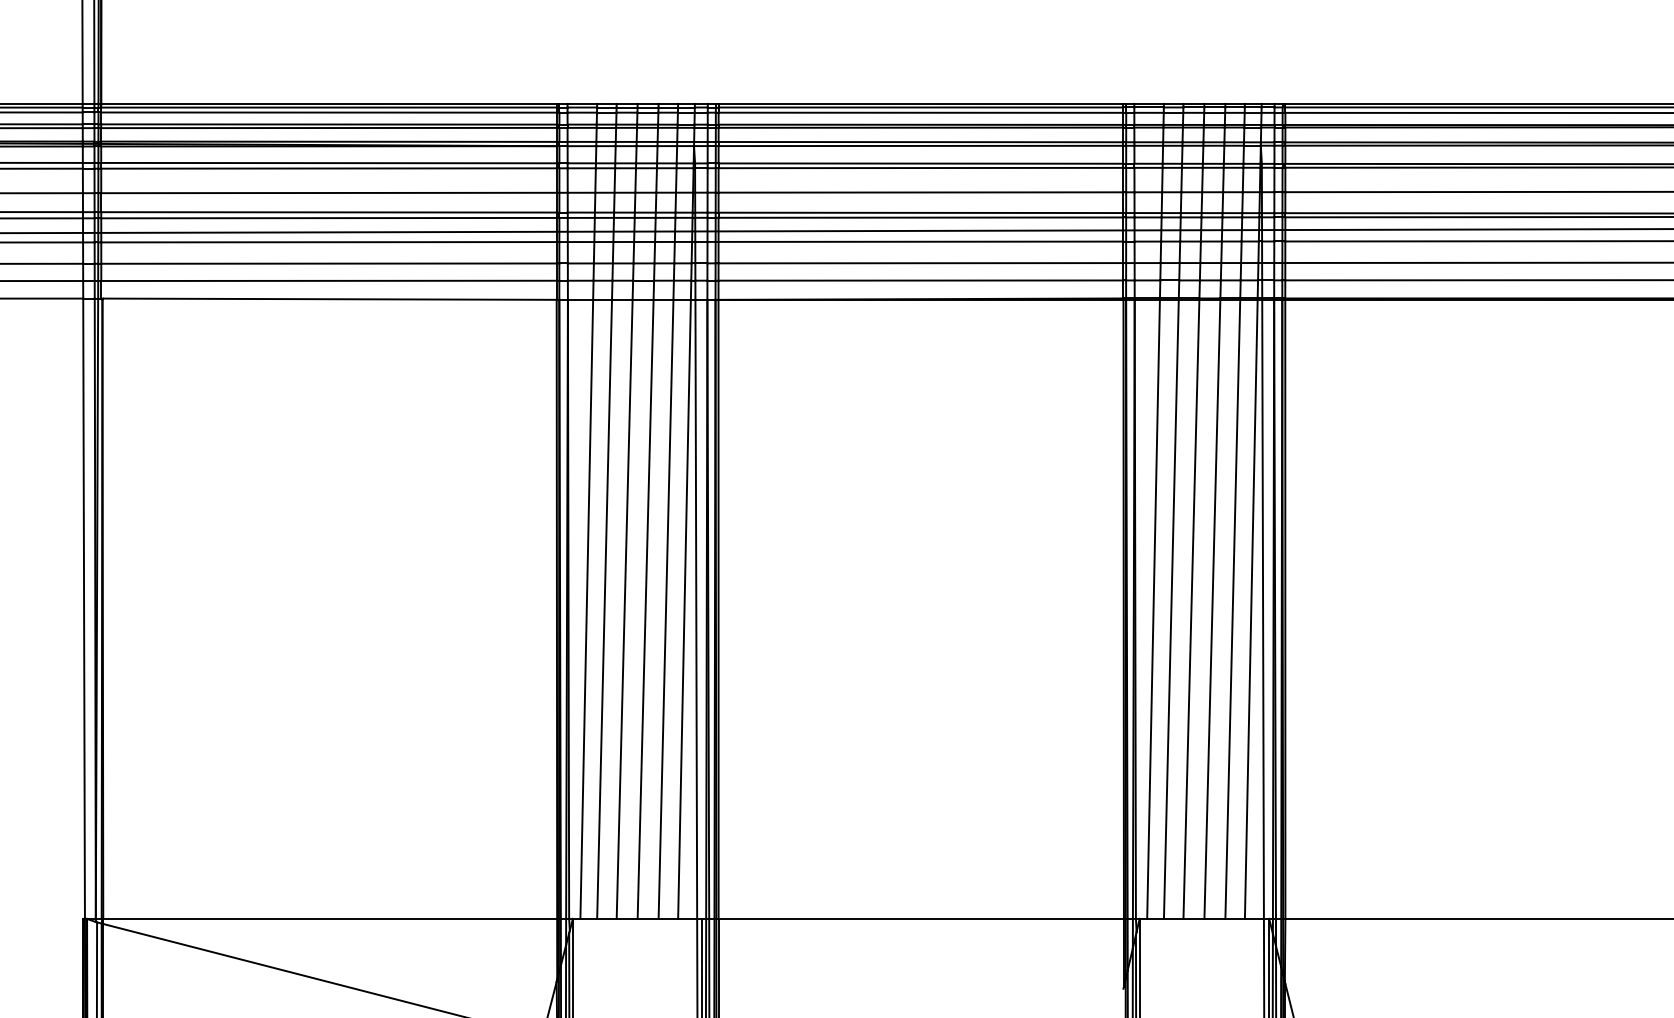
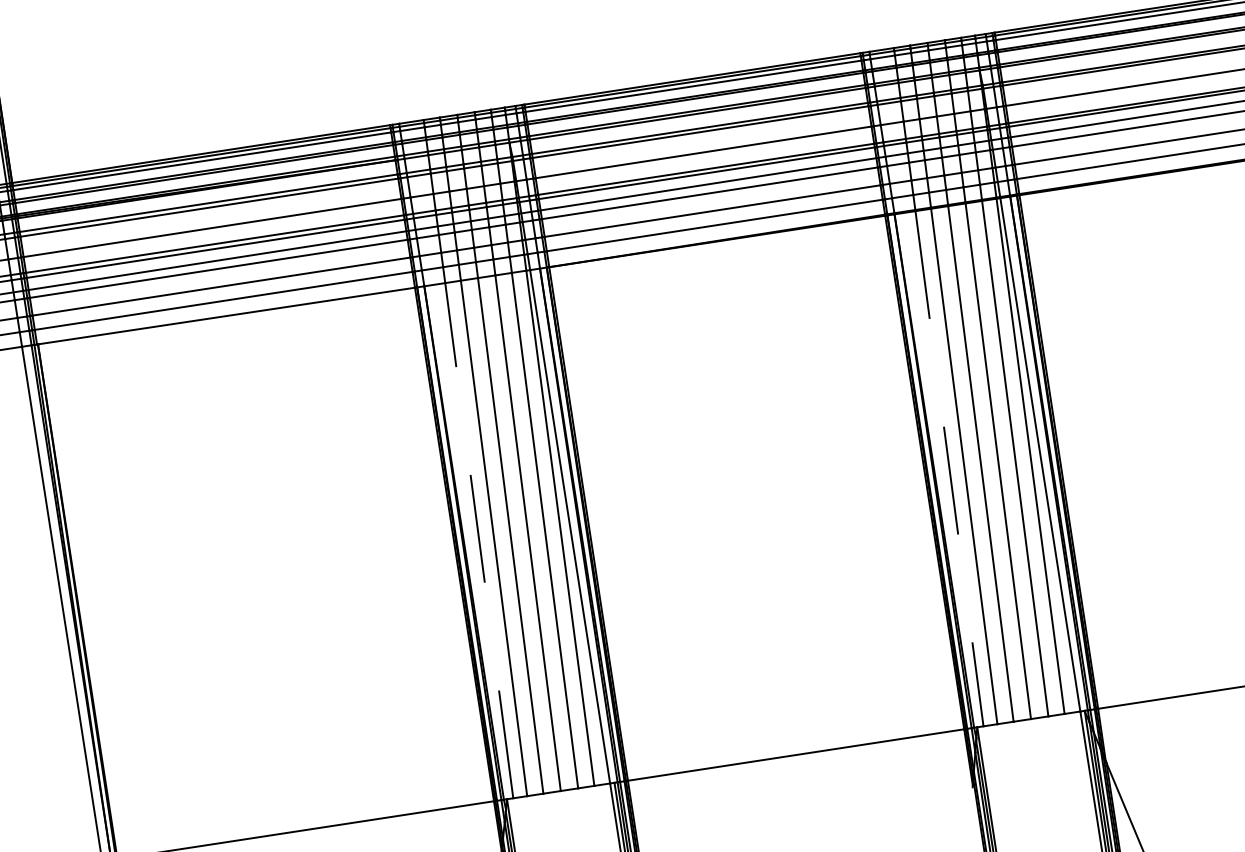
line: (586, 609) -> (479, 540), solid -> dashed
line: (1153, 609) -> (949, 468), solid -> dashed

